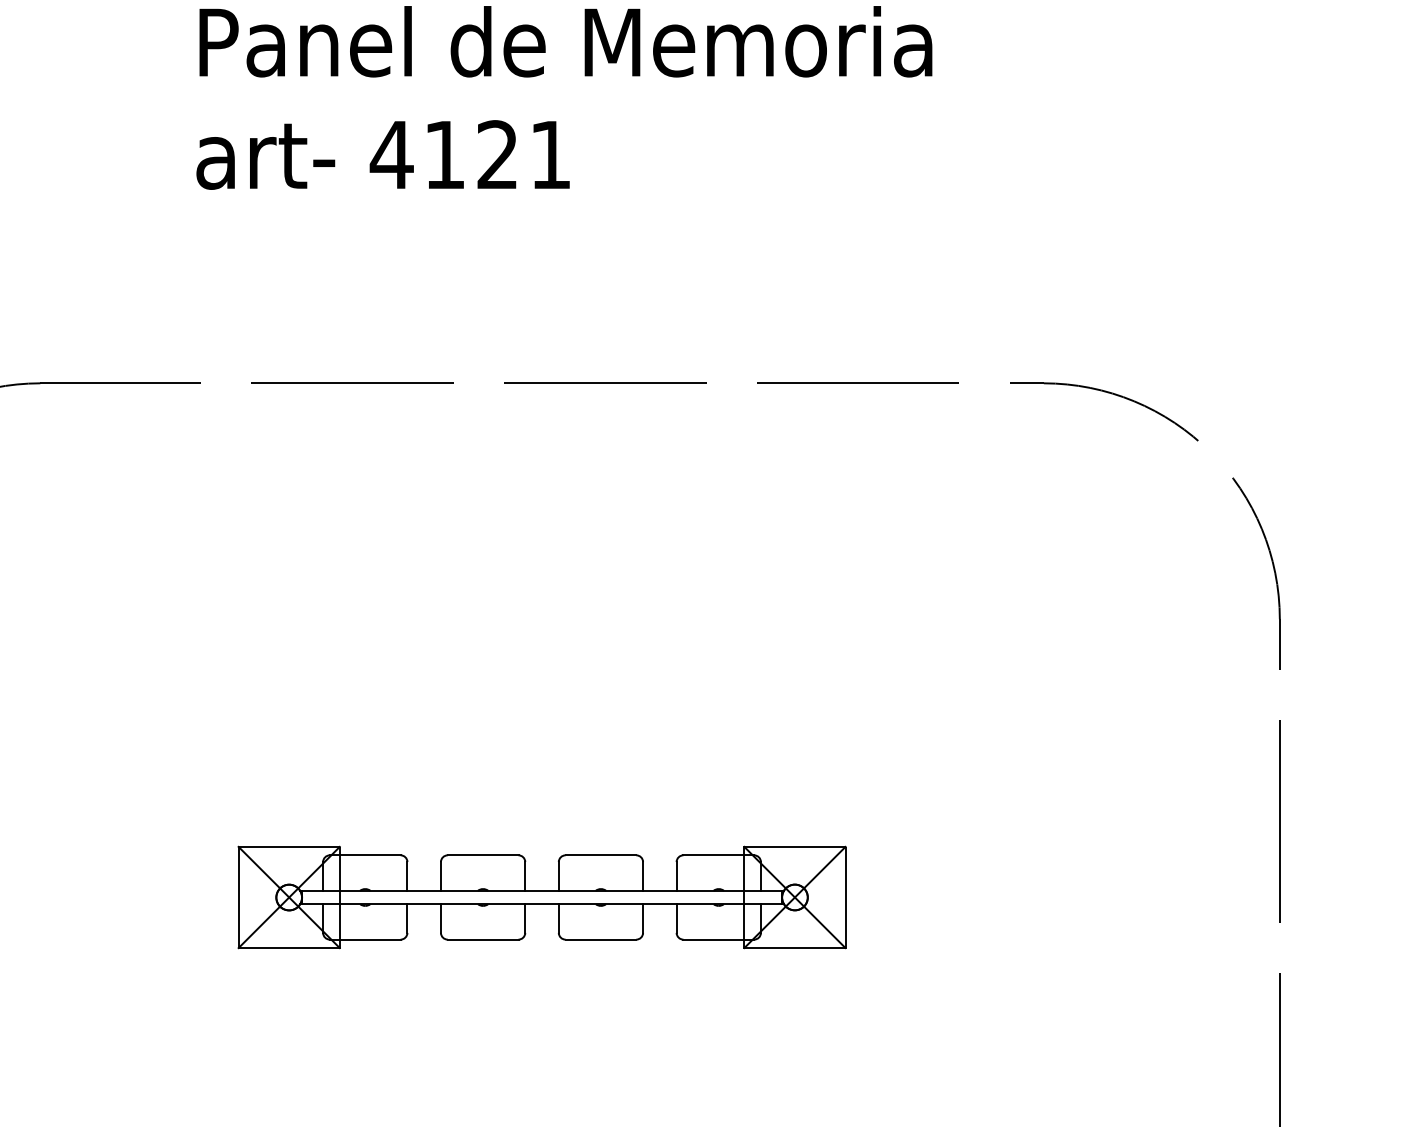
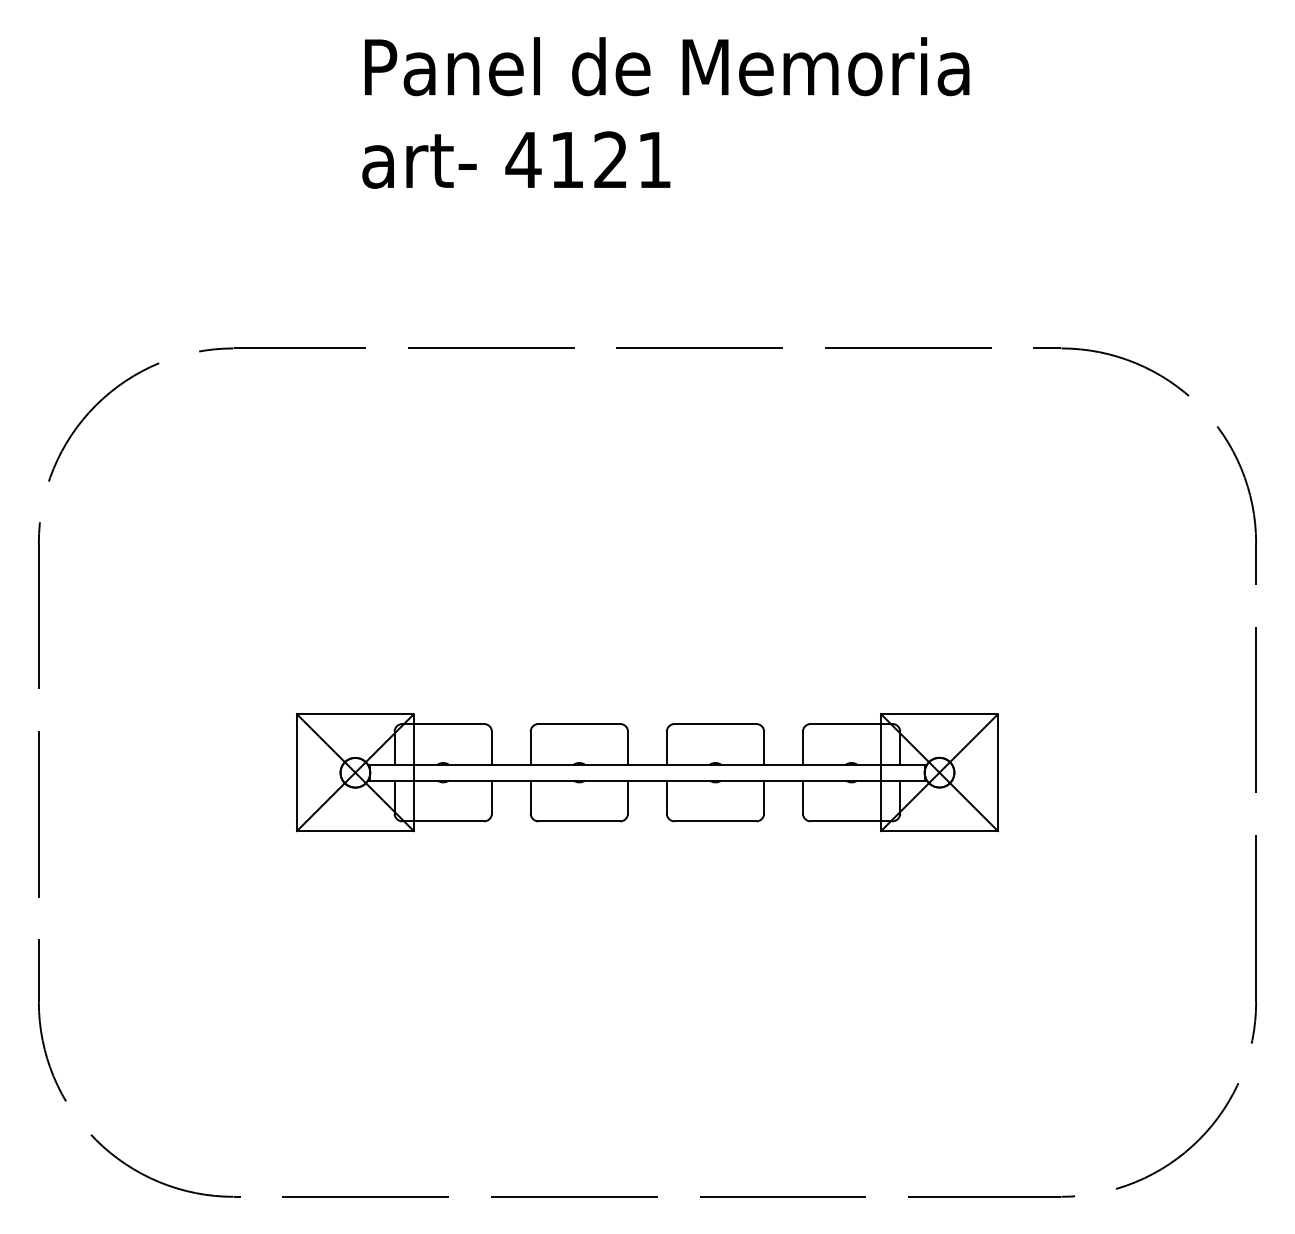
part: (542, 897) -> (647, 772), size x1.4

